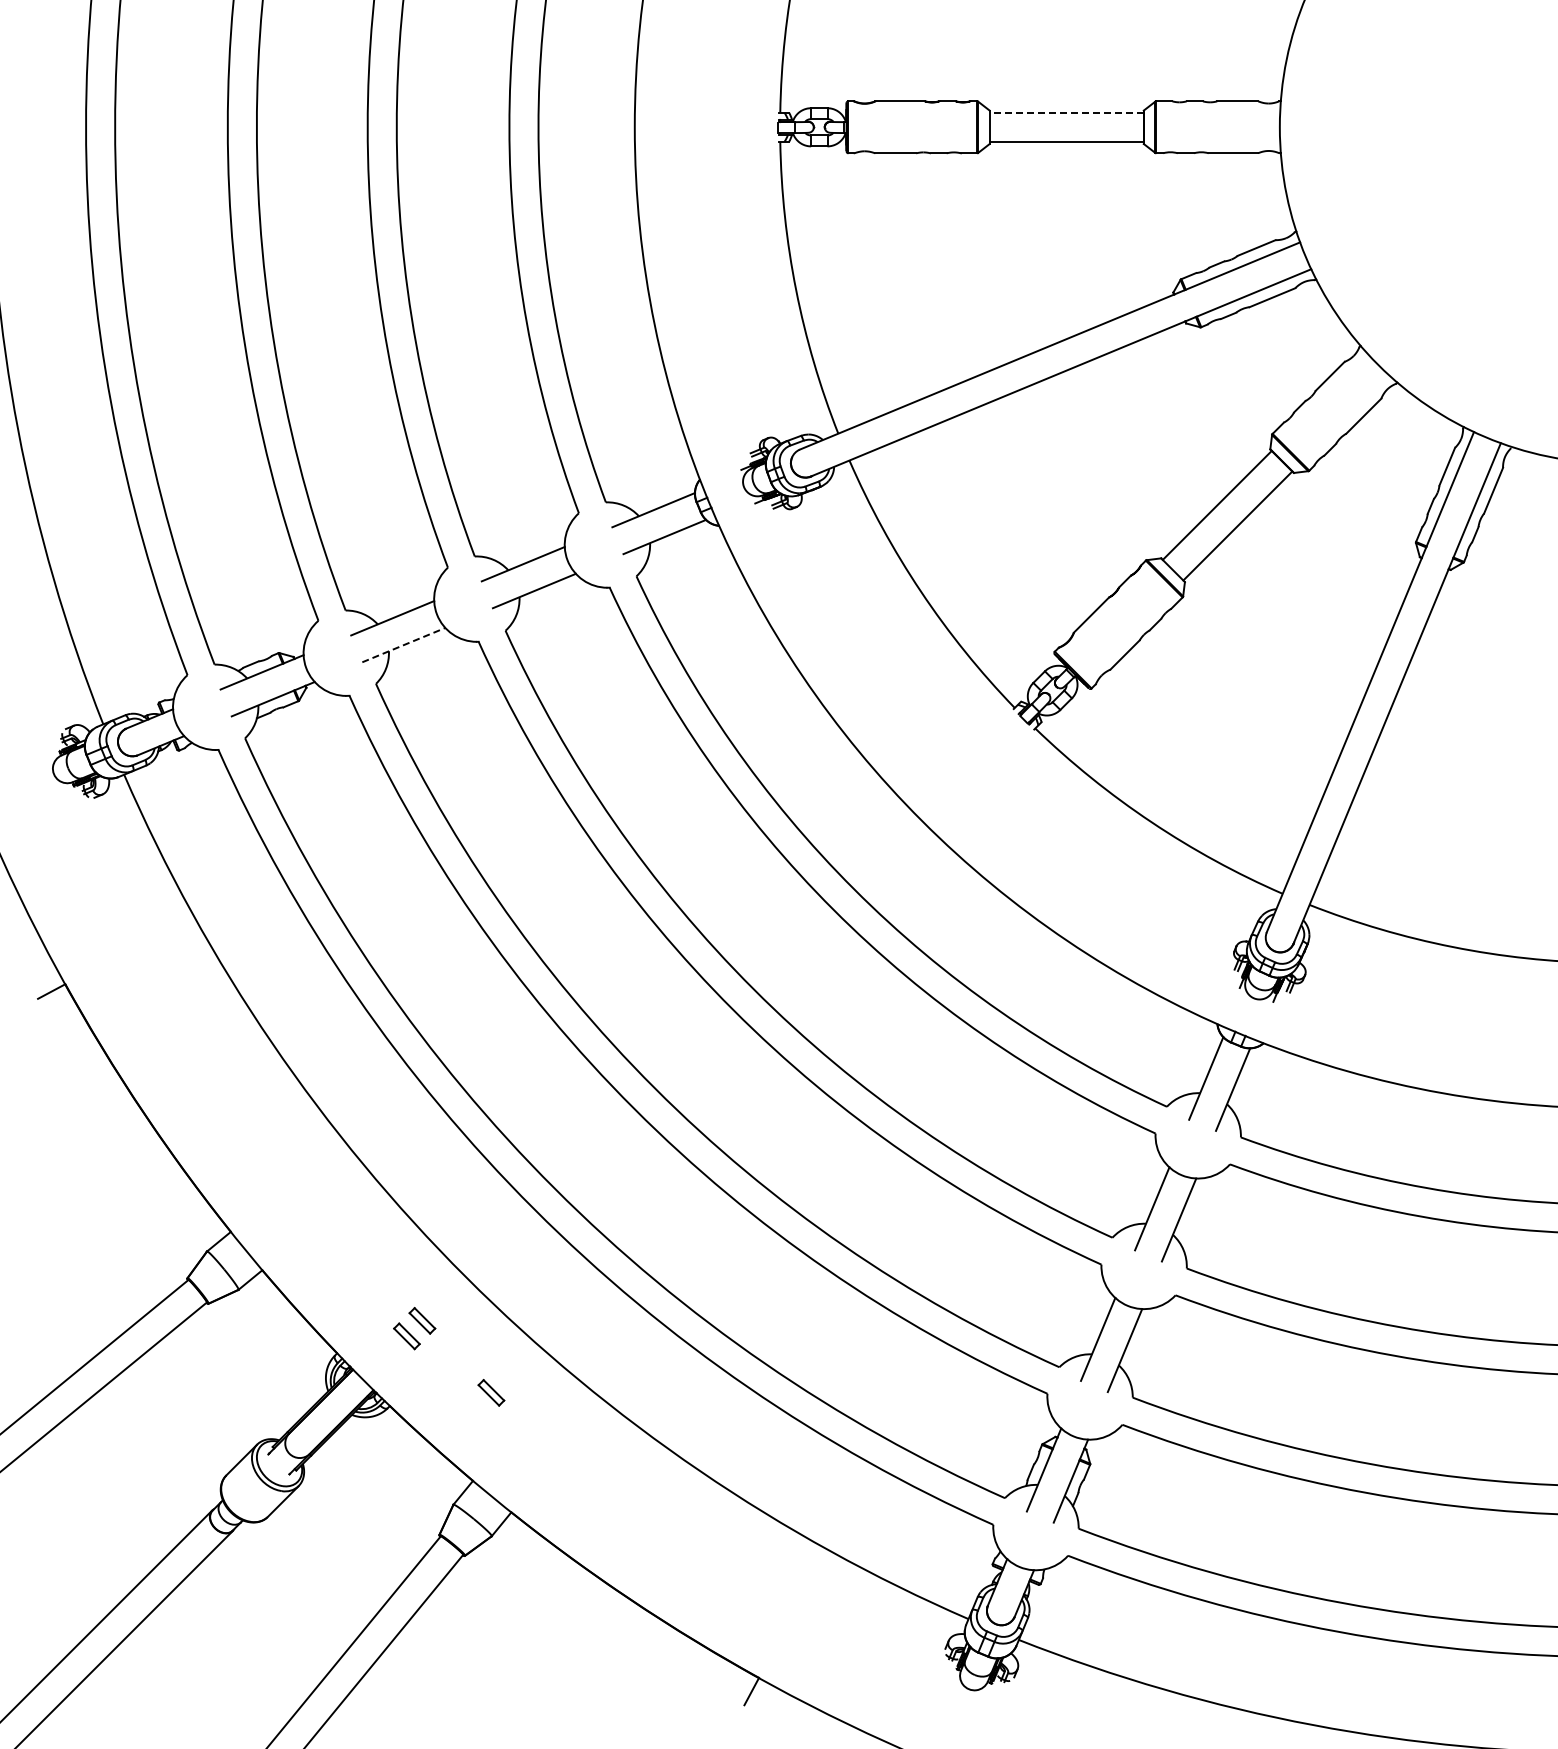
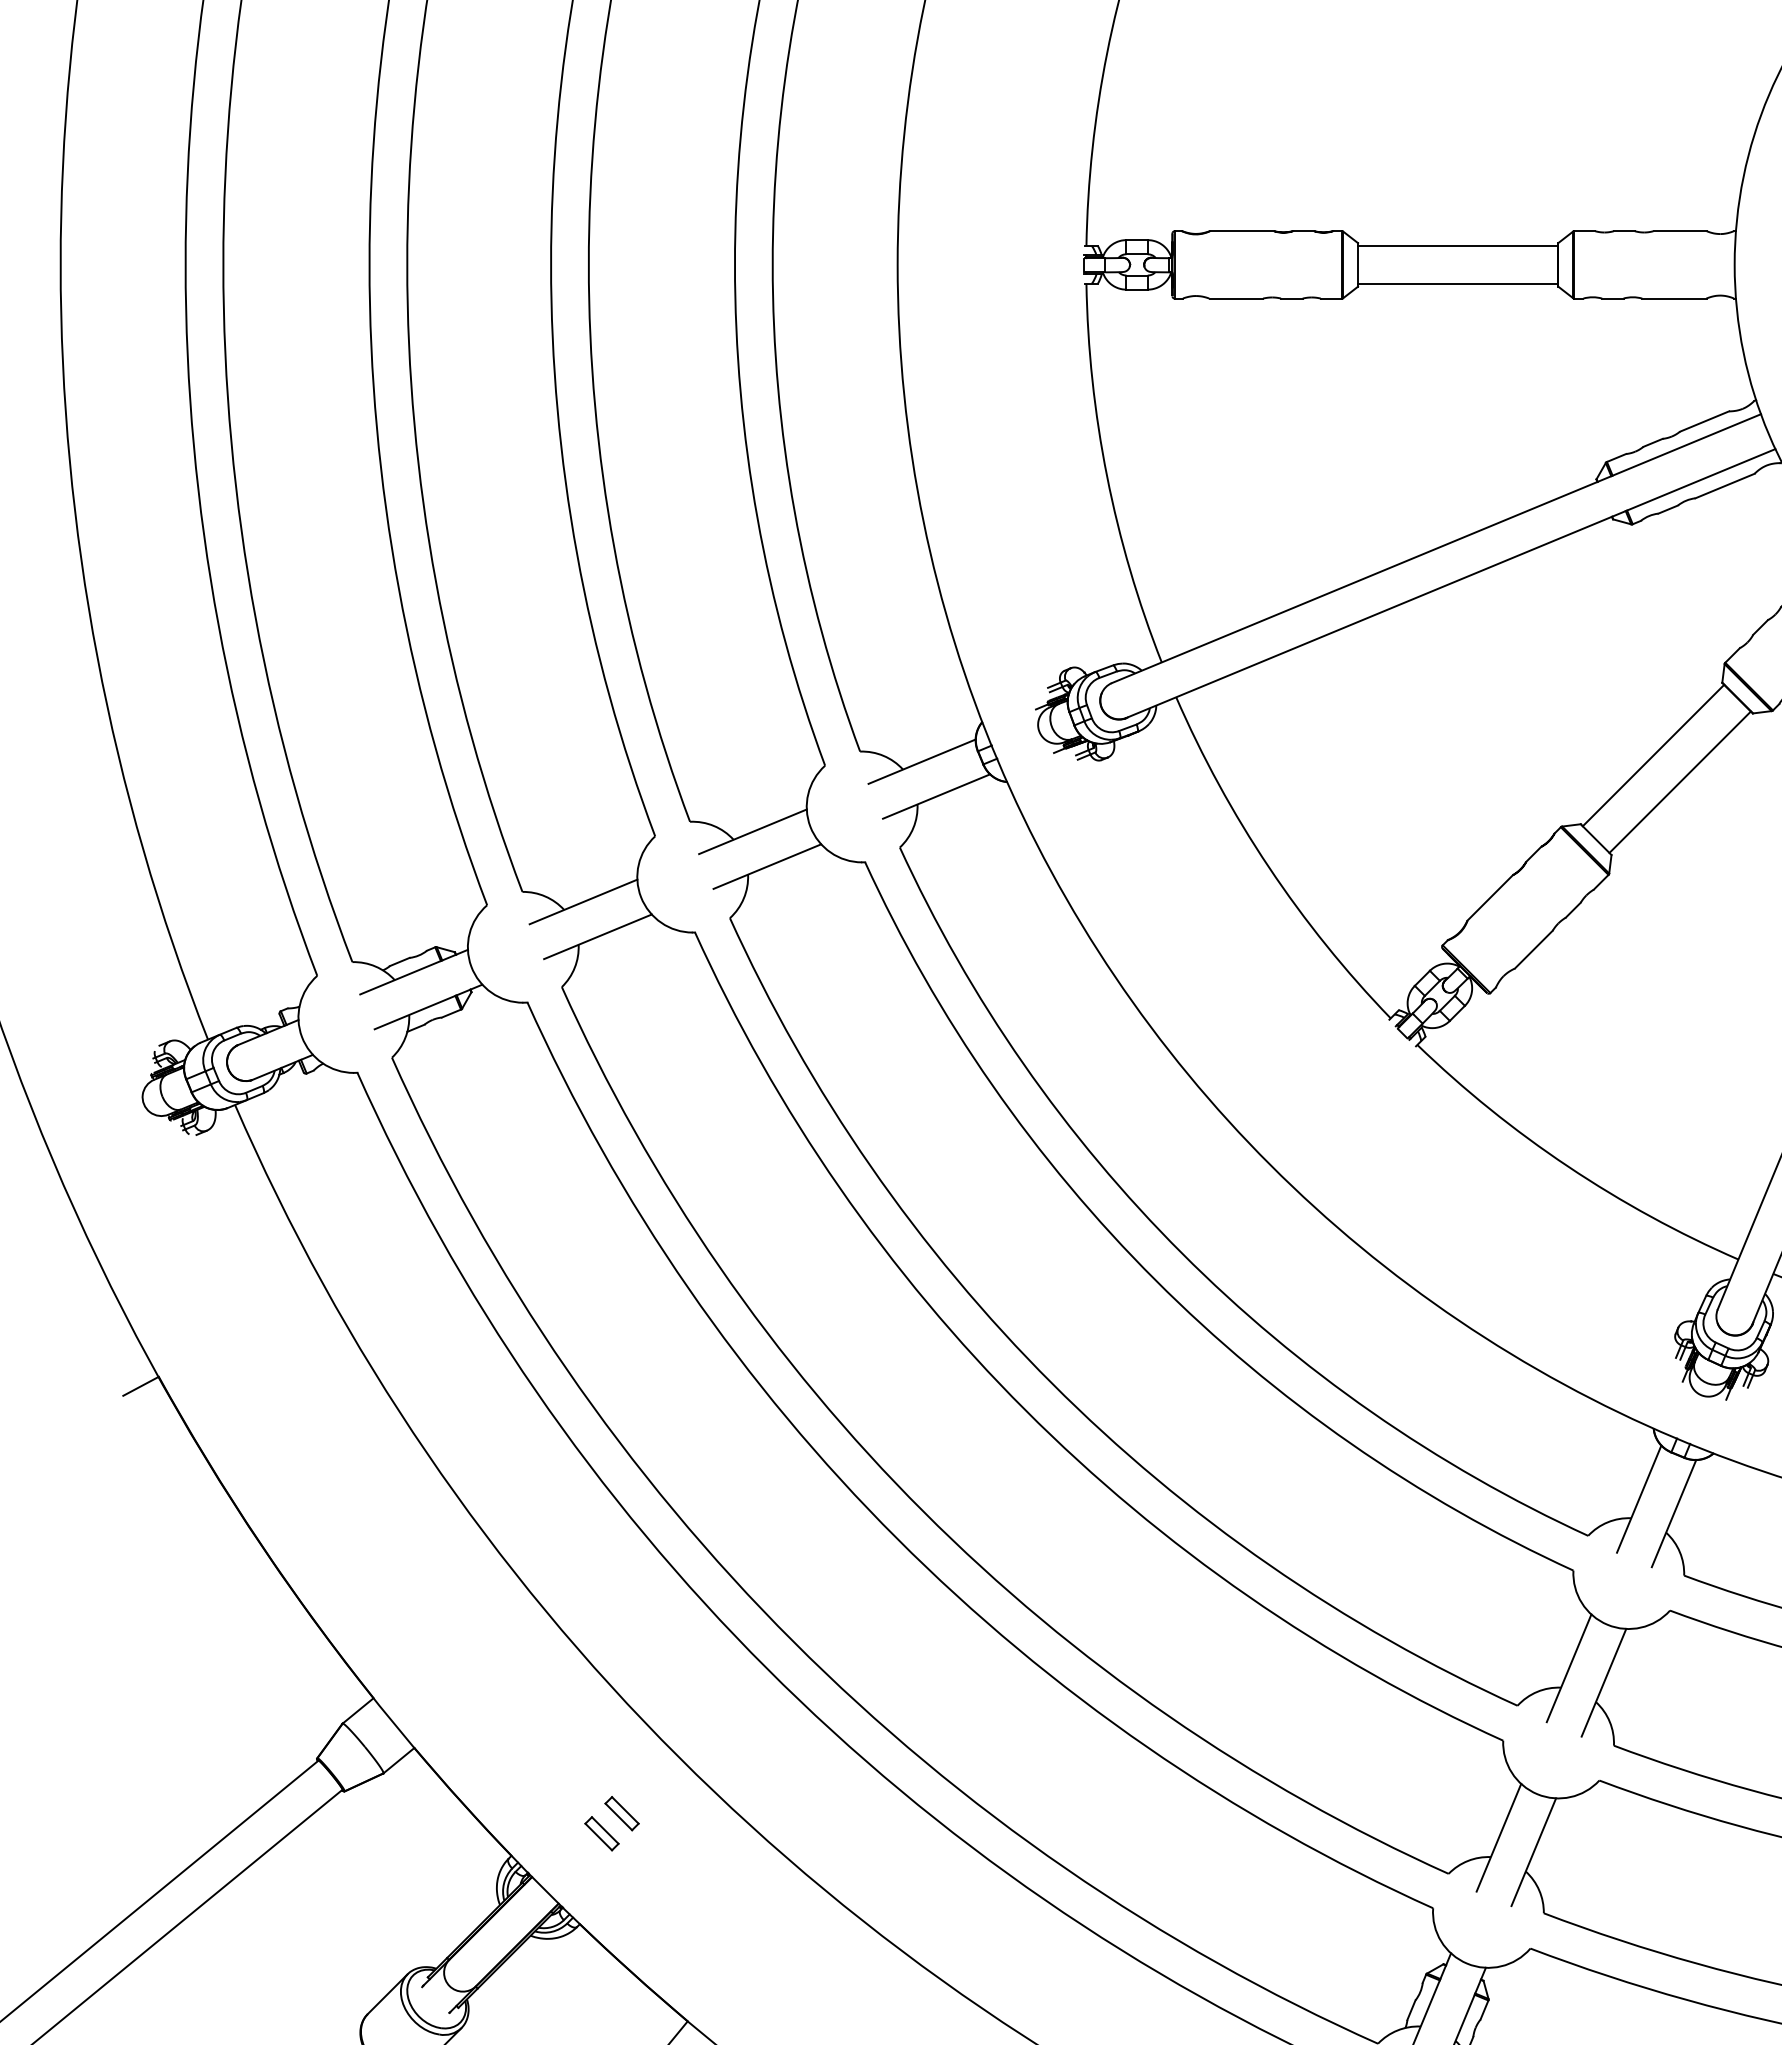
line: (1066, 112) -> (1457, 245), dashed -> solid
line: (403, 645) -> (597, 937), dashed -> solid
part: (491, 1392) -> (711, 1906), removed

